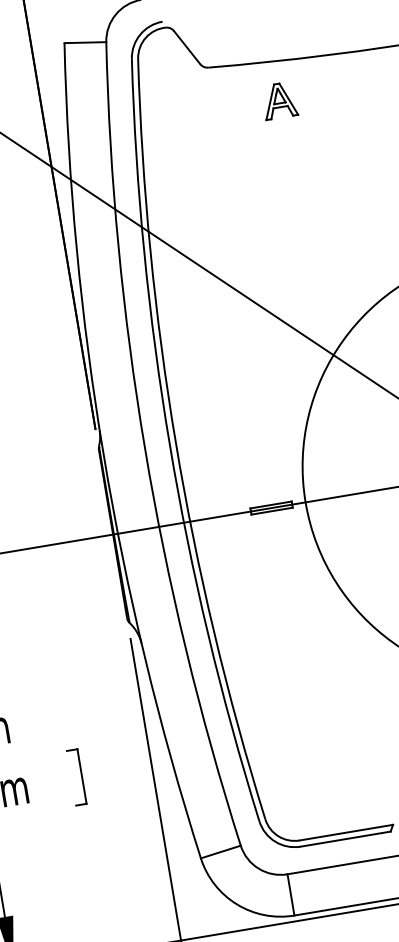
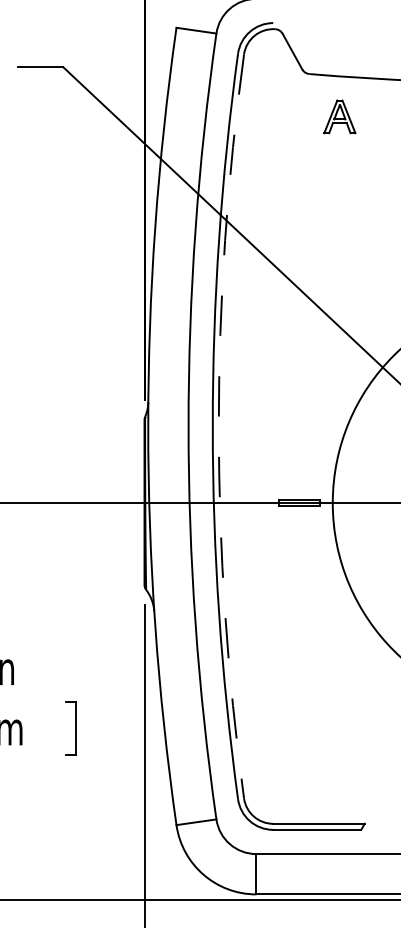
part: (279, 100) -> (339, 116), moved
arc: (175, 443) -> (218, 426), solid -> dashed

